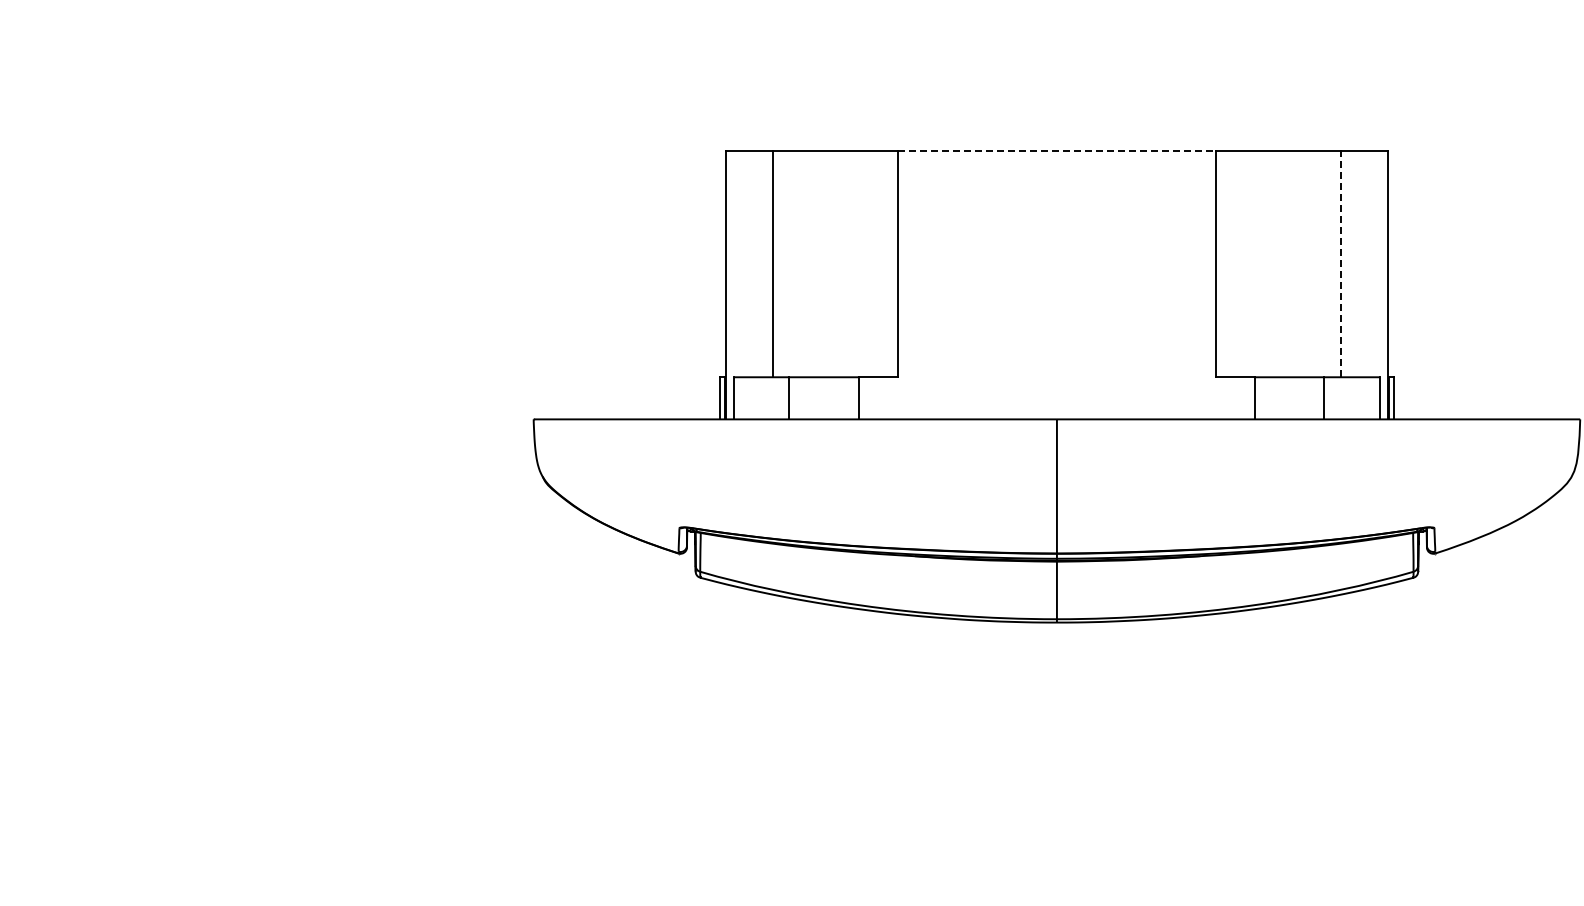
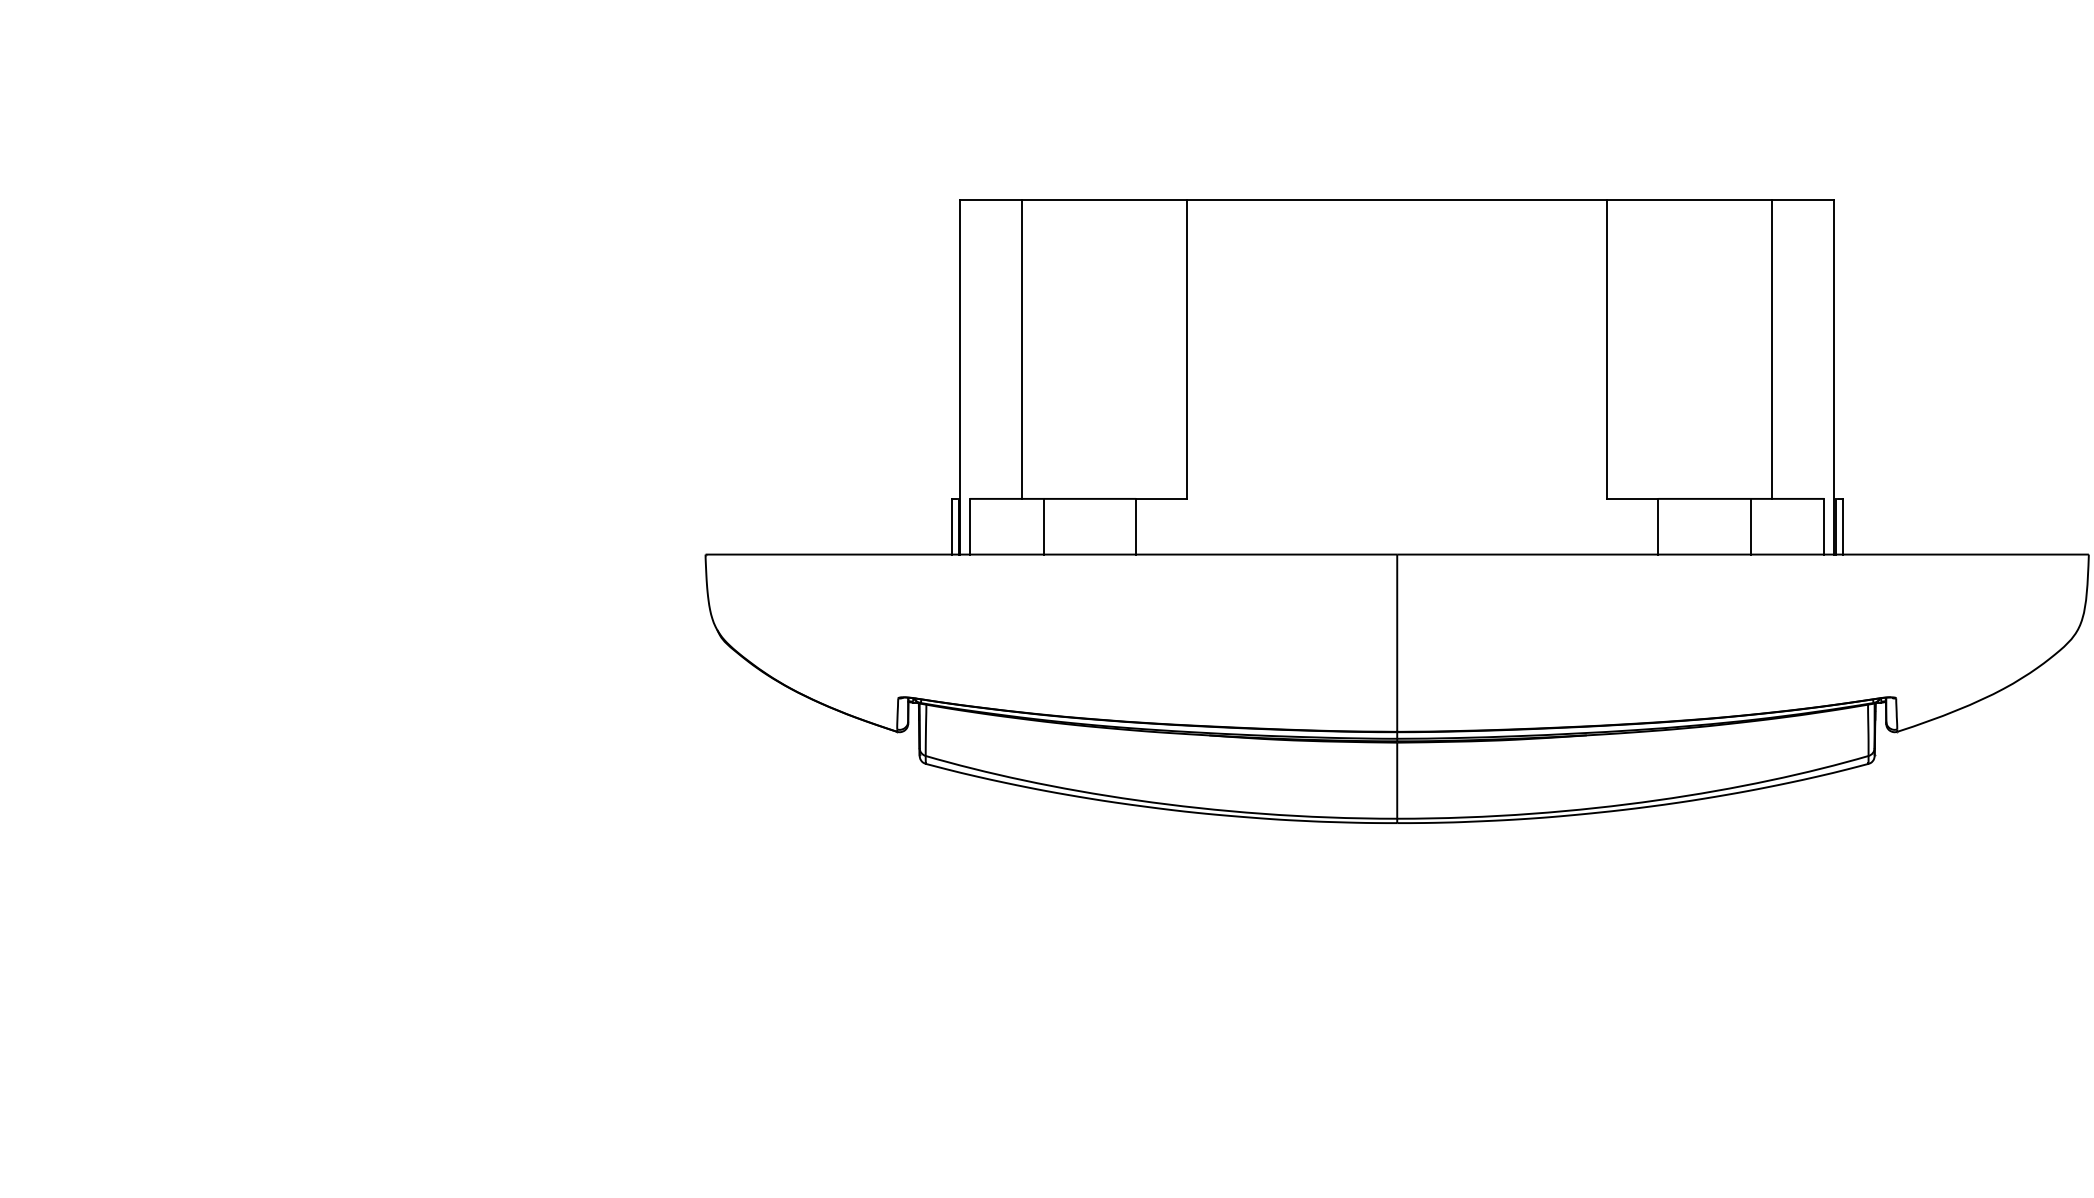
line: (1056, 151) -> (1396, 200), dashed -> solid
line: (1340, 264) -> (1772, 349), dashed -> solid

